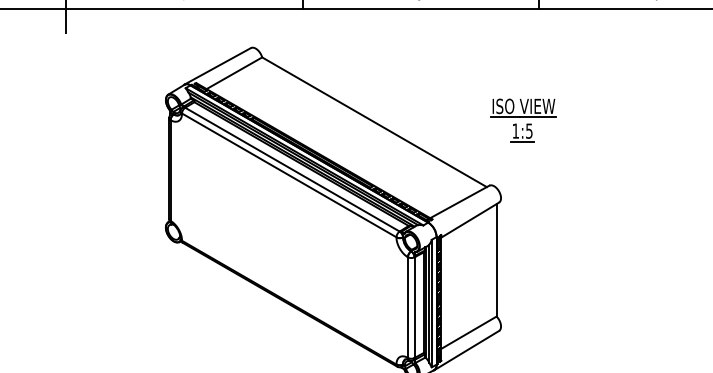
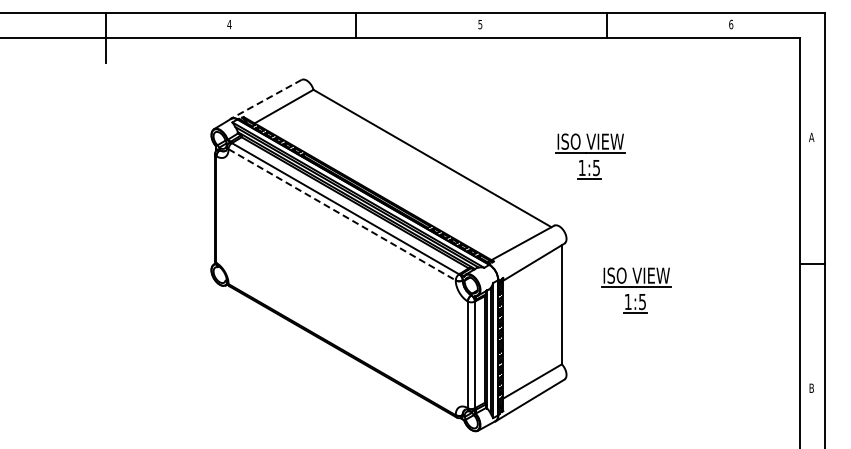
line: (216, 66) -> (265, 99), solid -> dashed
line: (289, 176) -> (342, 215), solid -> dashed
part: (567, 246) -> (636, 290), added

